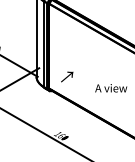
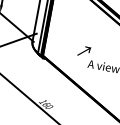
text: (67, 76) -> (84, 51), moved

